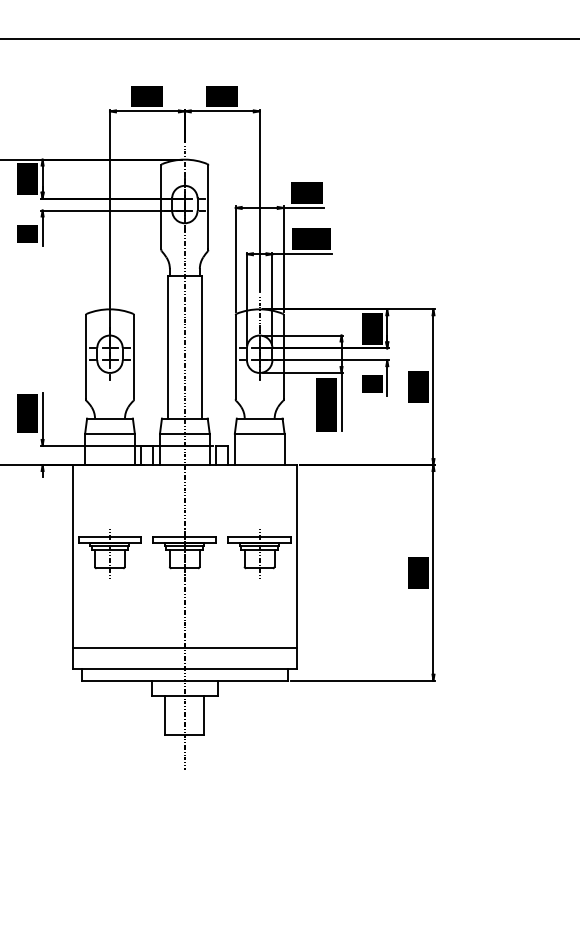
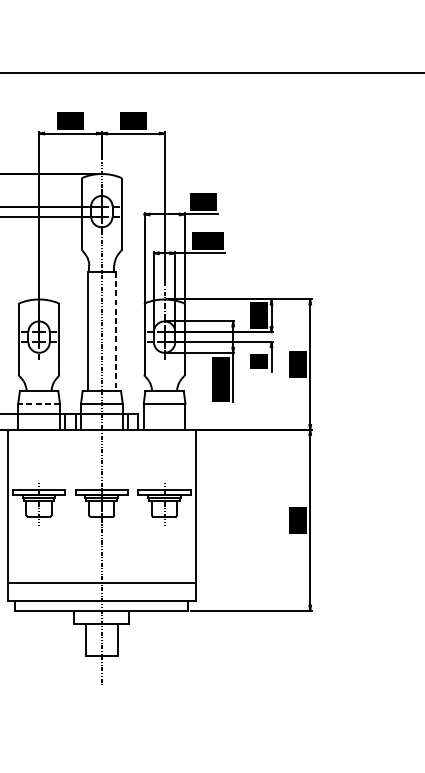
line: (201, 348) -> (115, 332), solid -> dashed
line: (110, 433) -> (39, 403), solid -> dashed

